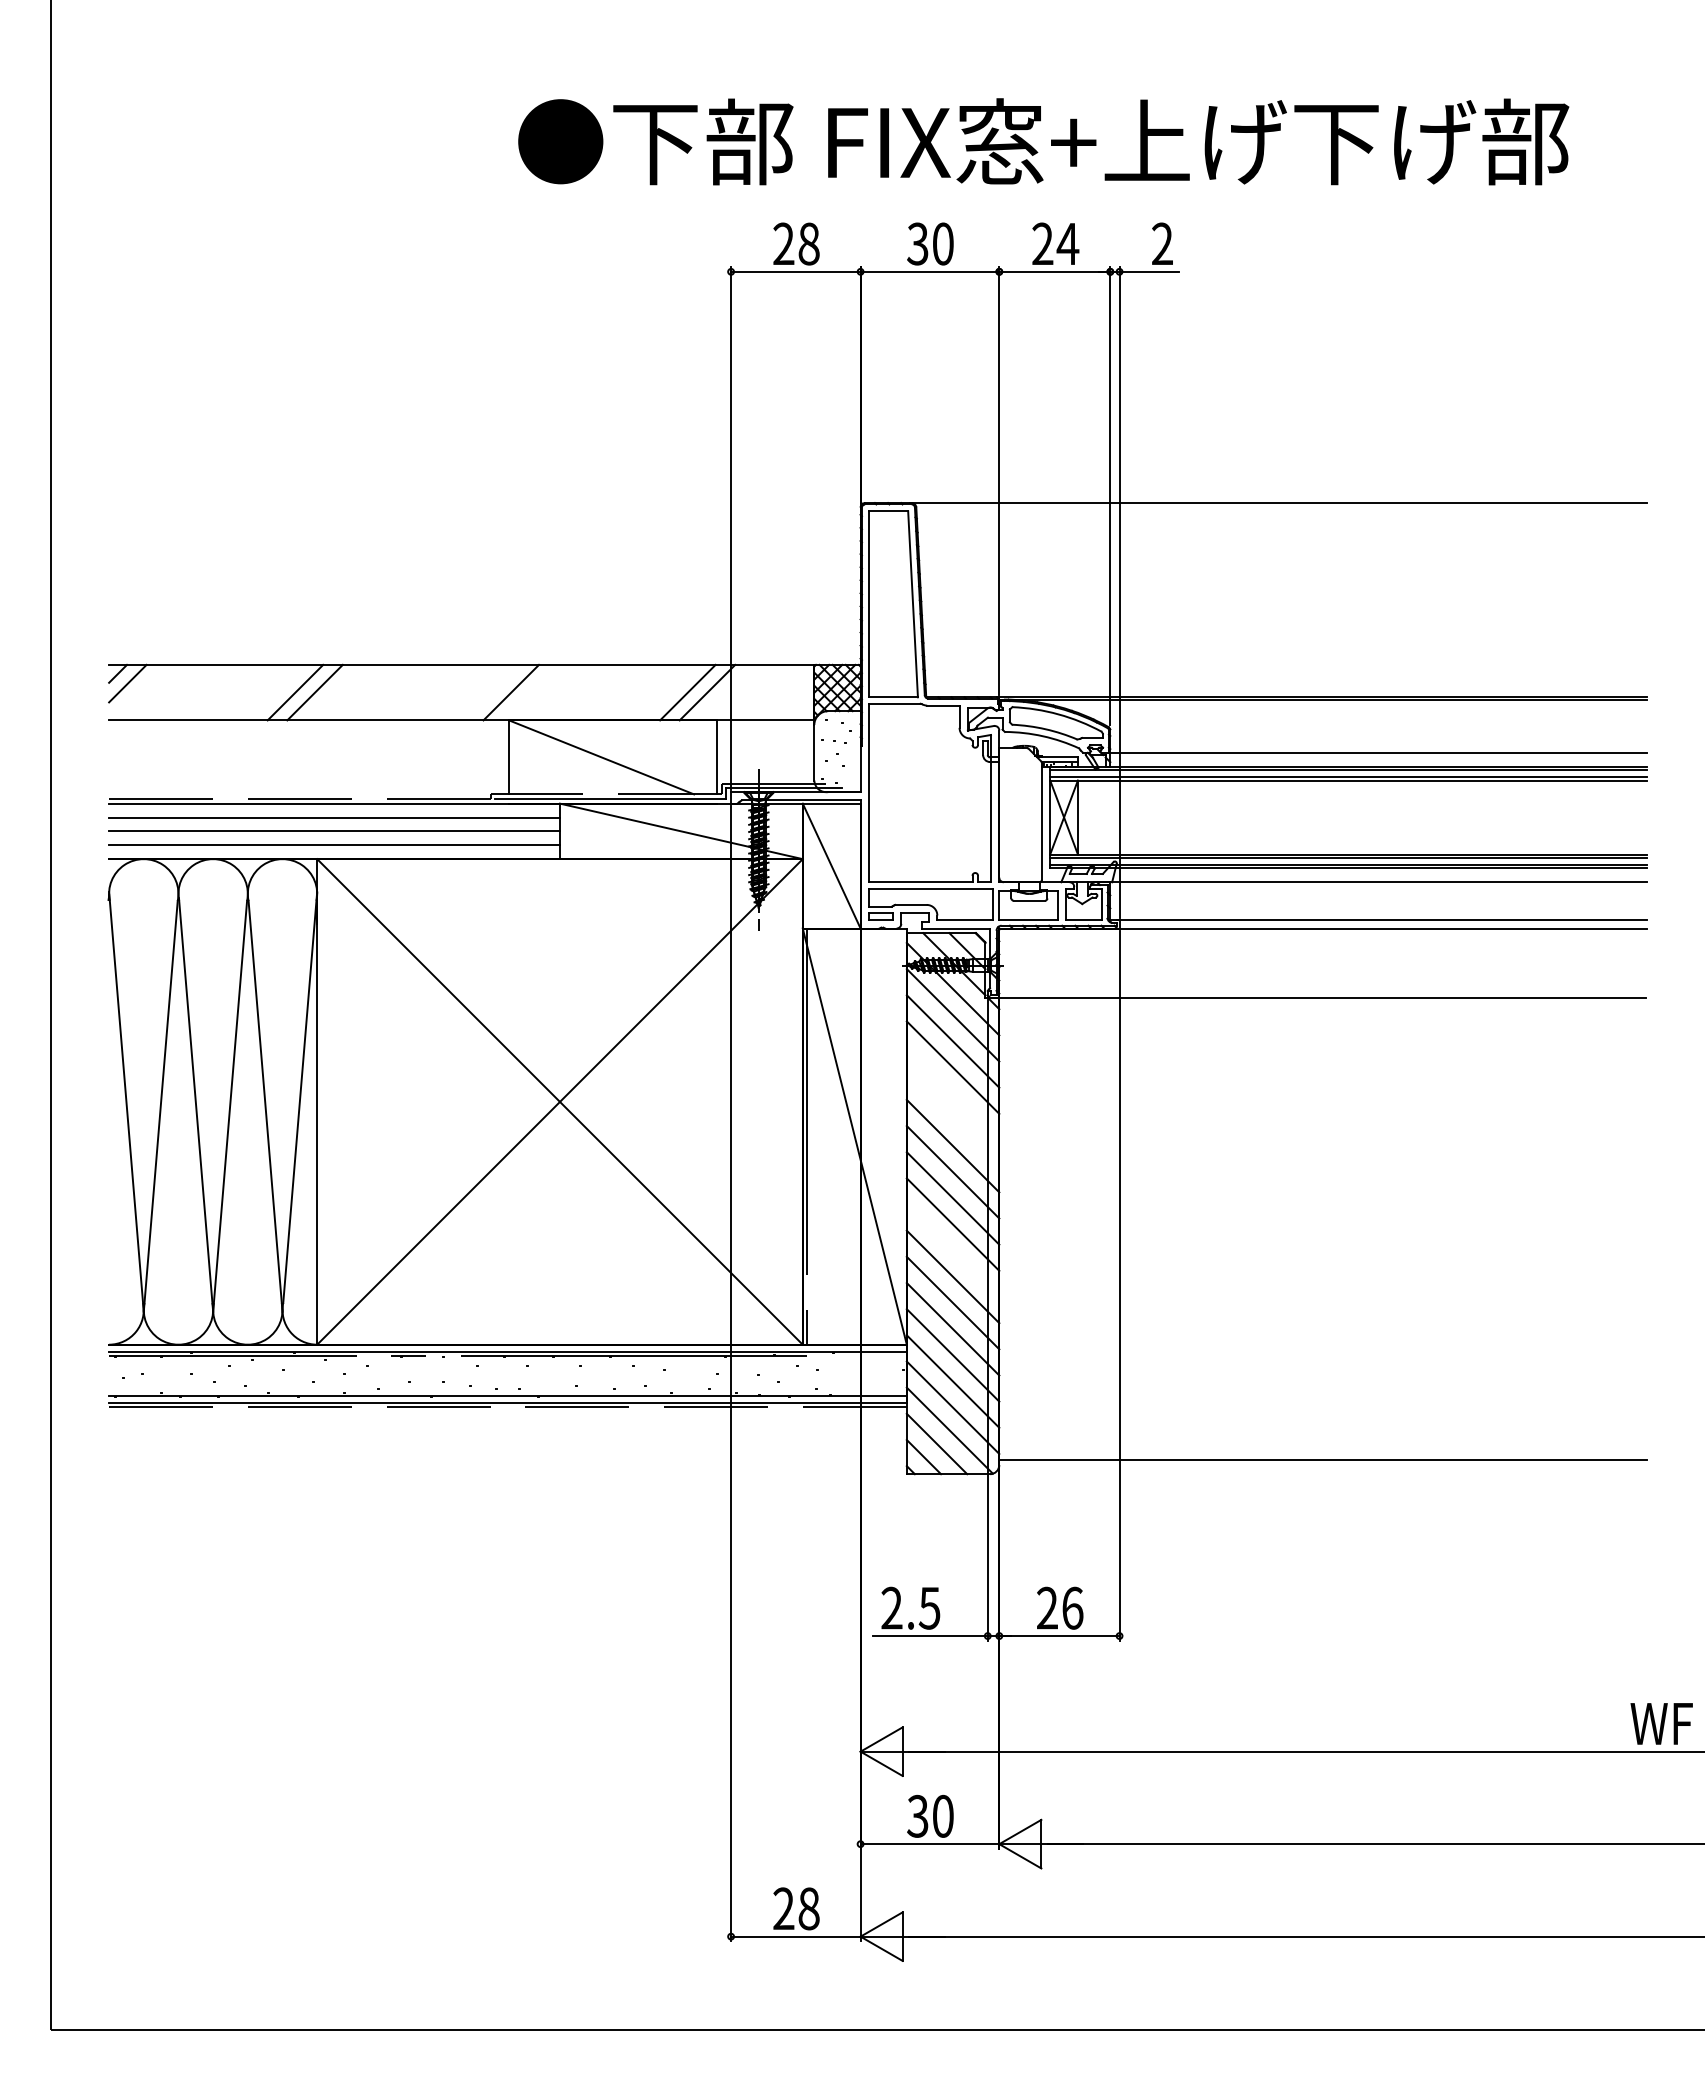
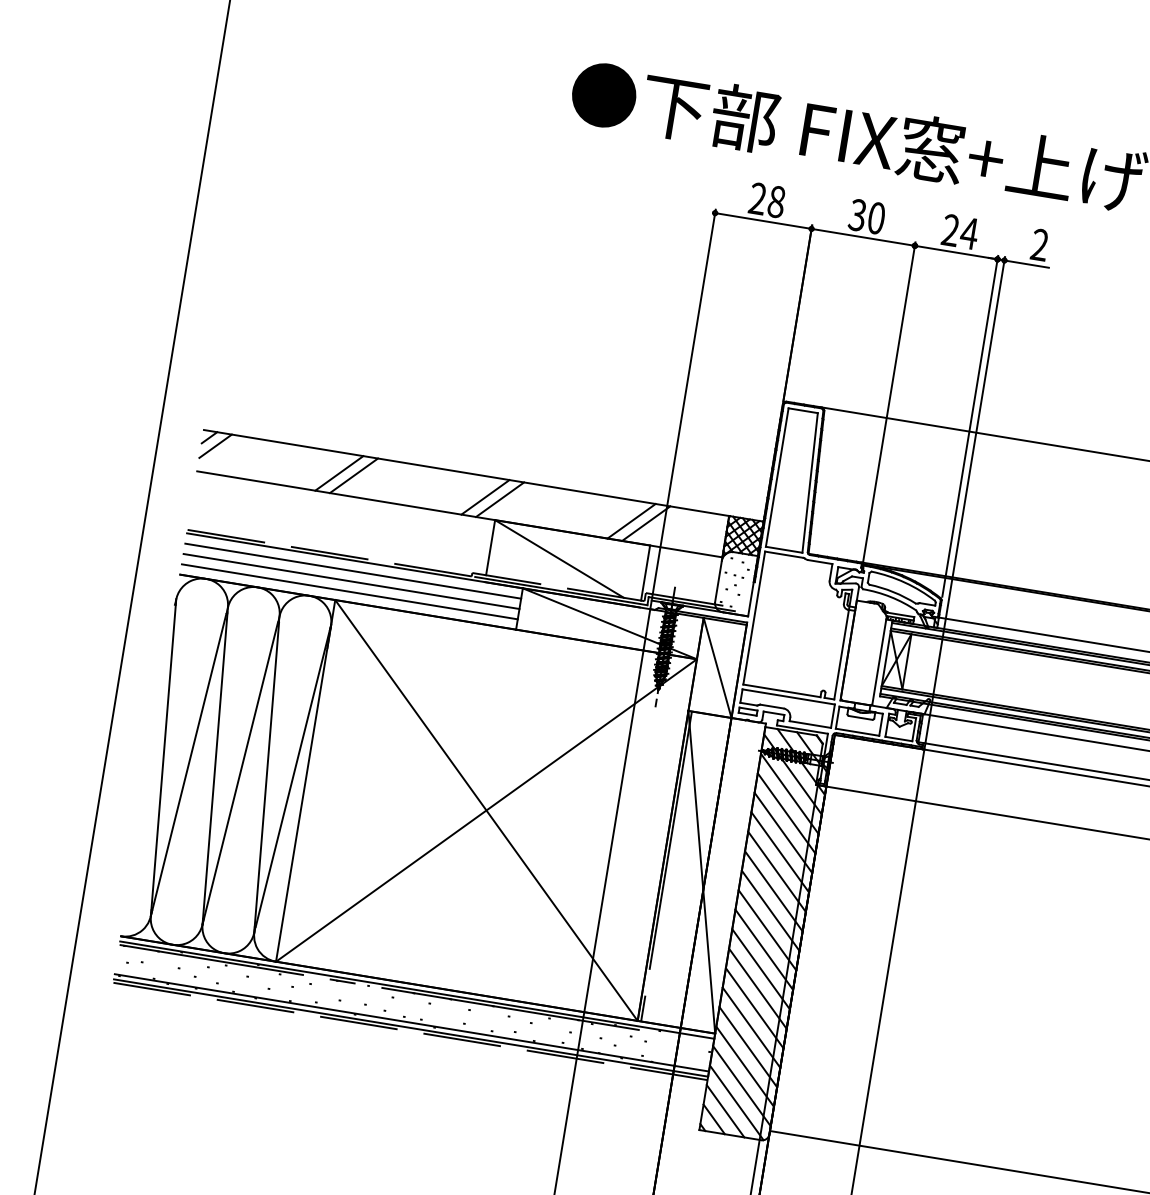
line: (491, 692) -> (485, 497), added
line: (952, 1093) -> (779, 852), added
line: (952, 1119) -> (776, 871), added
line: (952, 1250) -> (760, 969), added

